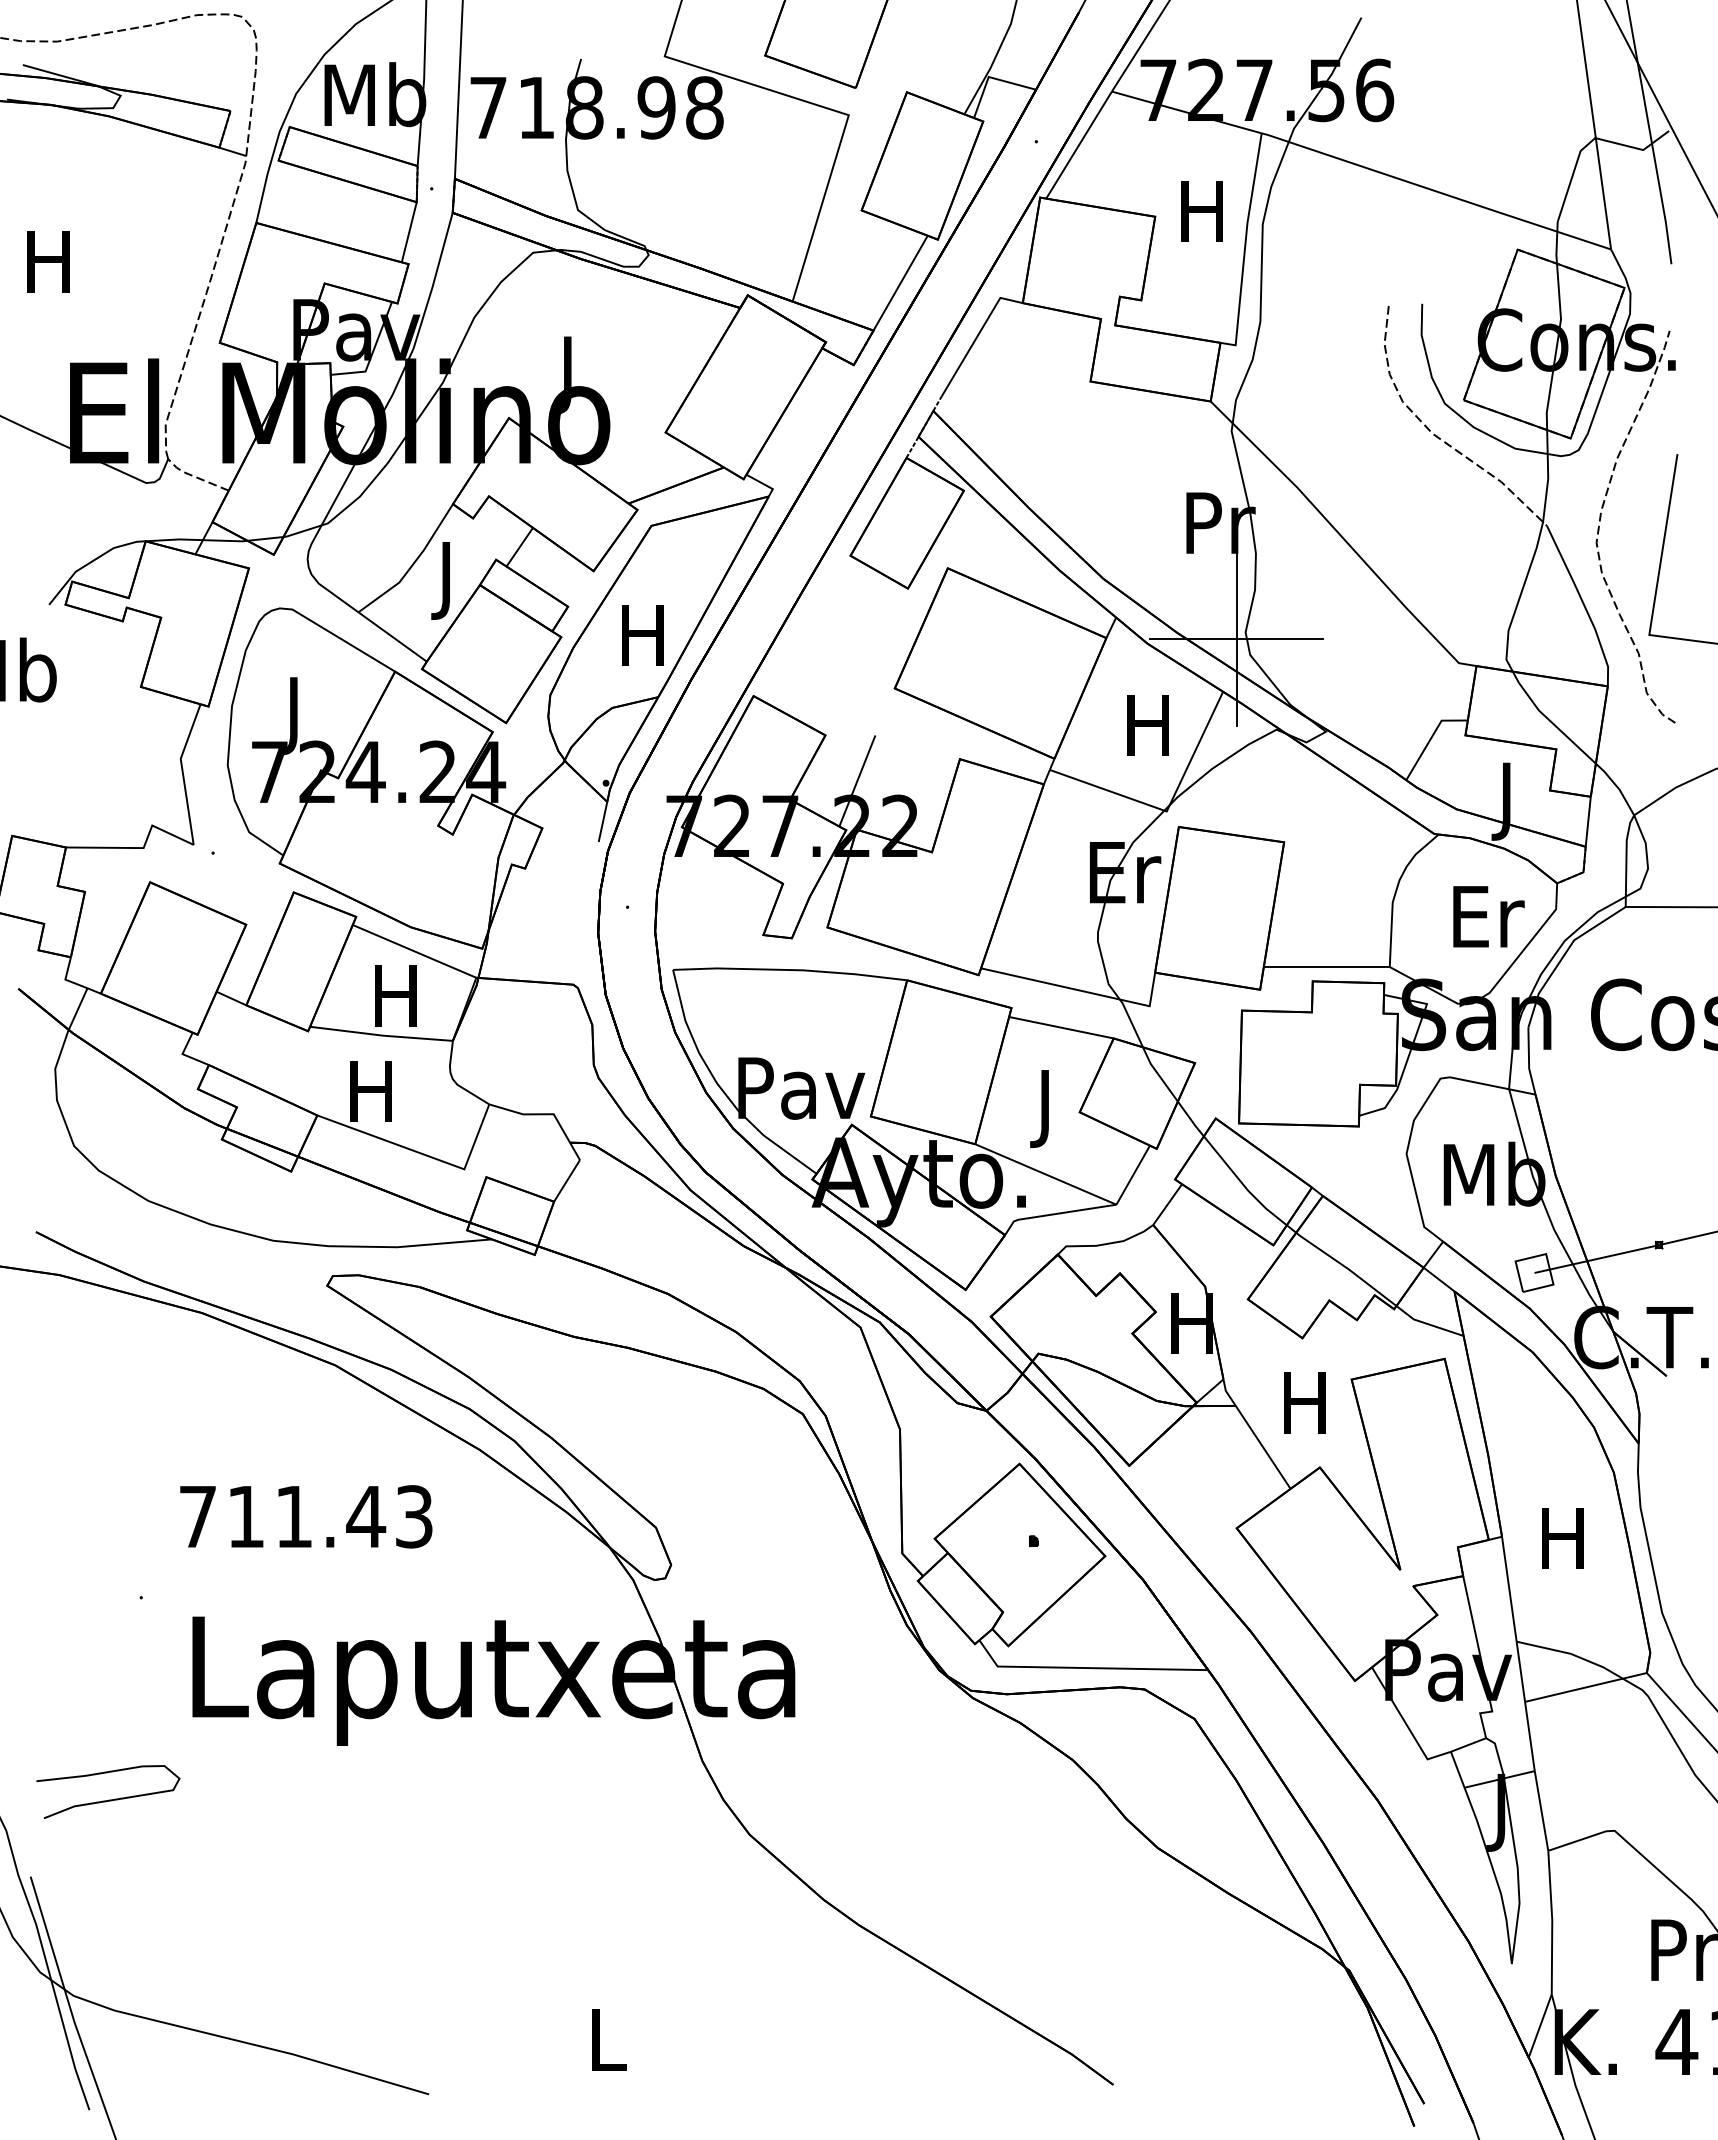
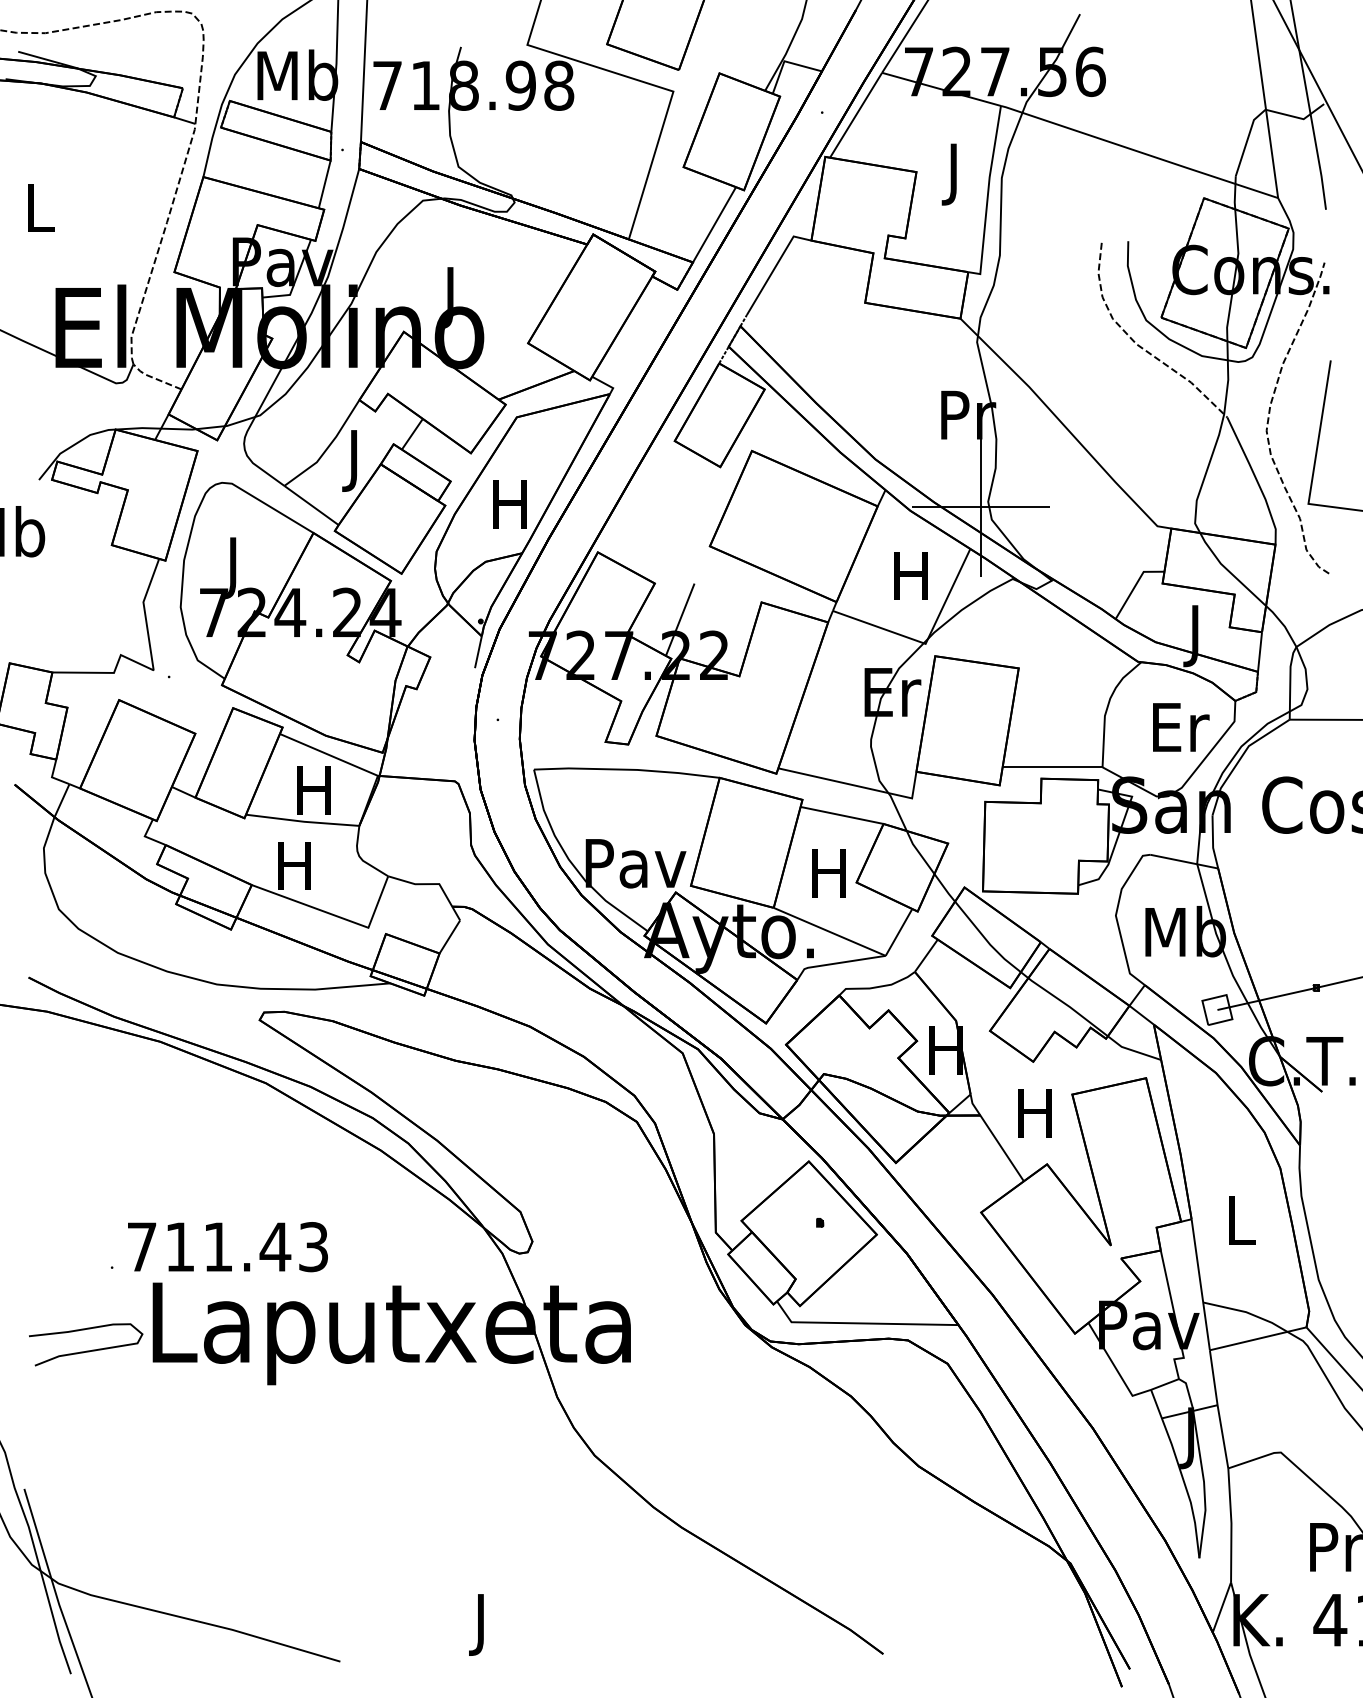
text: (1201, 219) -> (953, 174), H -> J
text: (48, 261) -> (38, 207), H -> L
text: (1044, 1109) -> (828, 880), J -> H
text: (306, 1516) -> (228, 1246), moved
text: (1562, 1538) -> (1239, 1220), H -> L
curve: (108, 1799) -> (86, 1350), moved
text: (608, 2048) -> (482, 1625), L -> J

